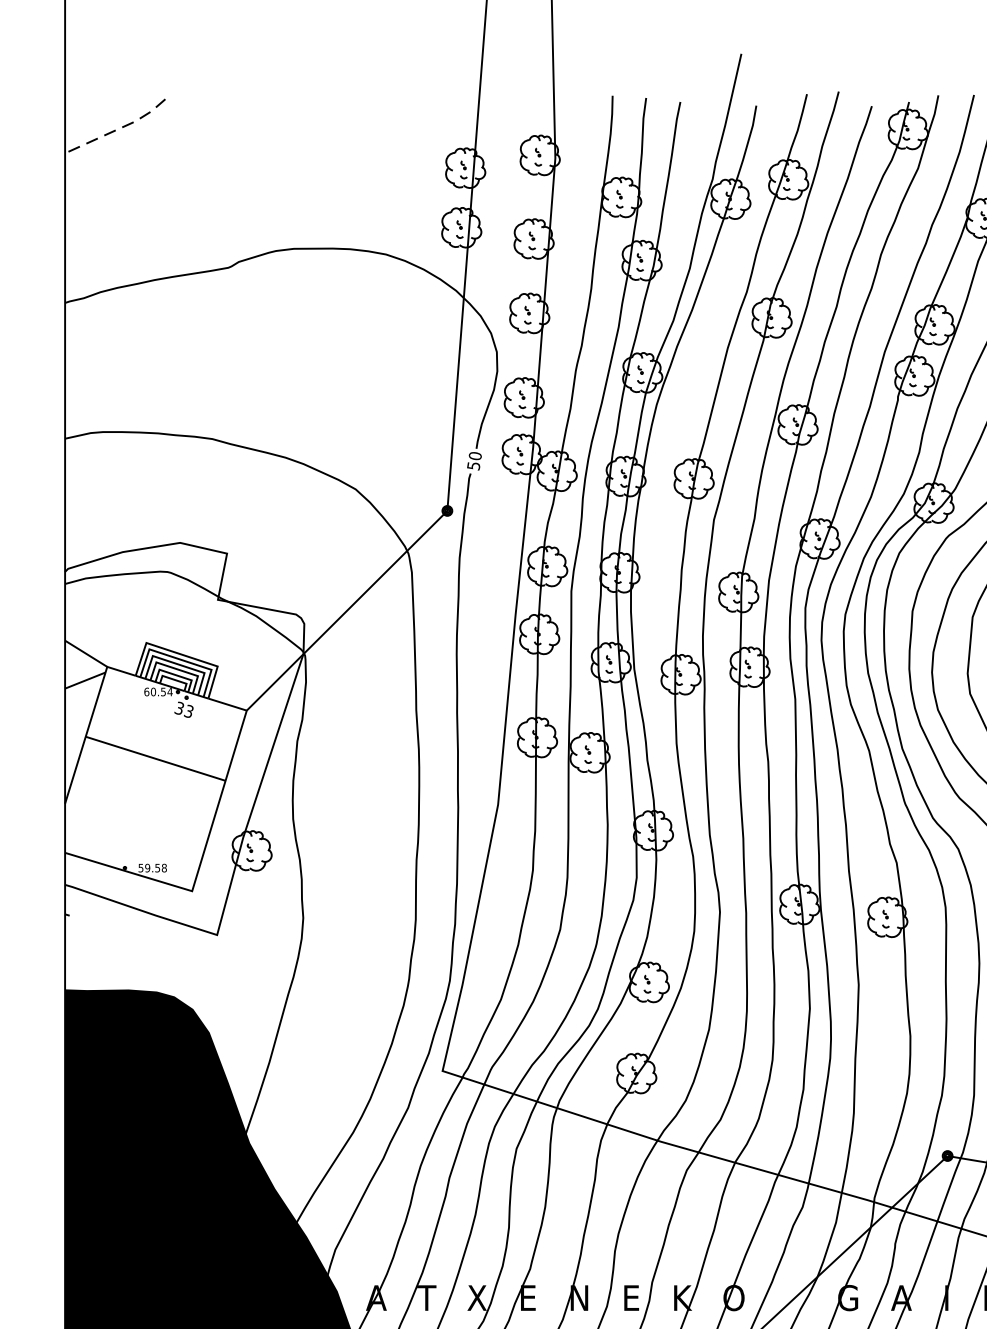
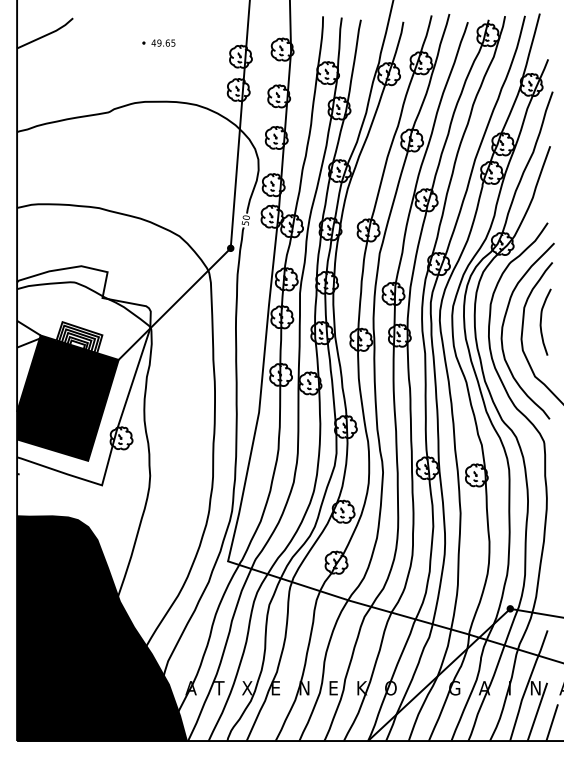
line: (119, 128) -> (47, 34), dashed -> solid
part: (318, 142) -> (158, 42), added
fill: (155, 777) -> (67, 397), added

